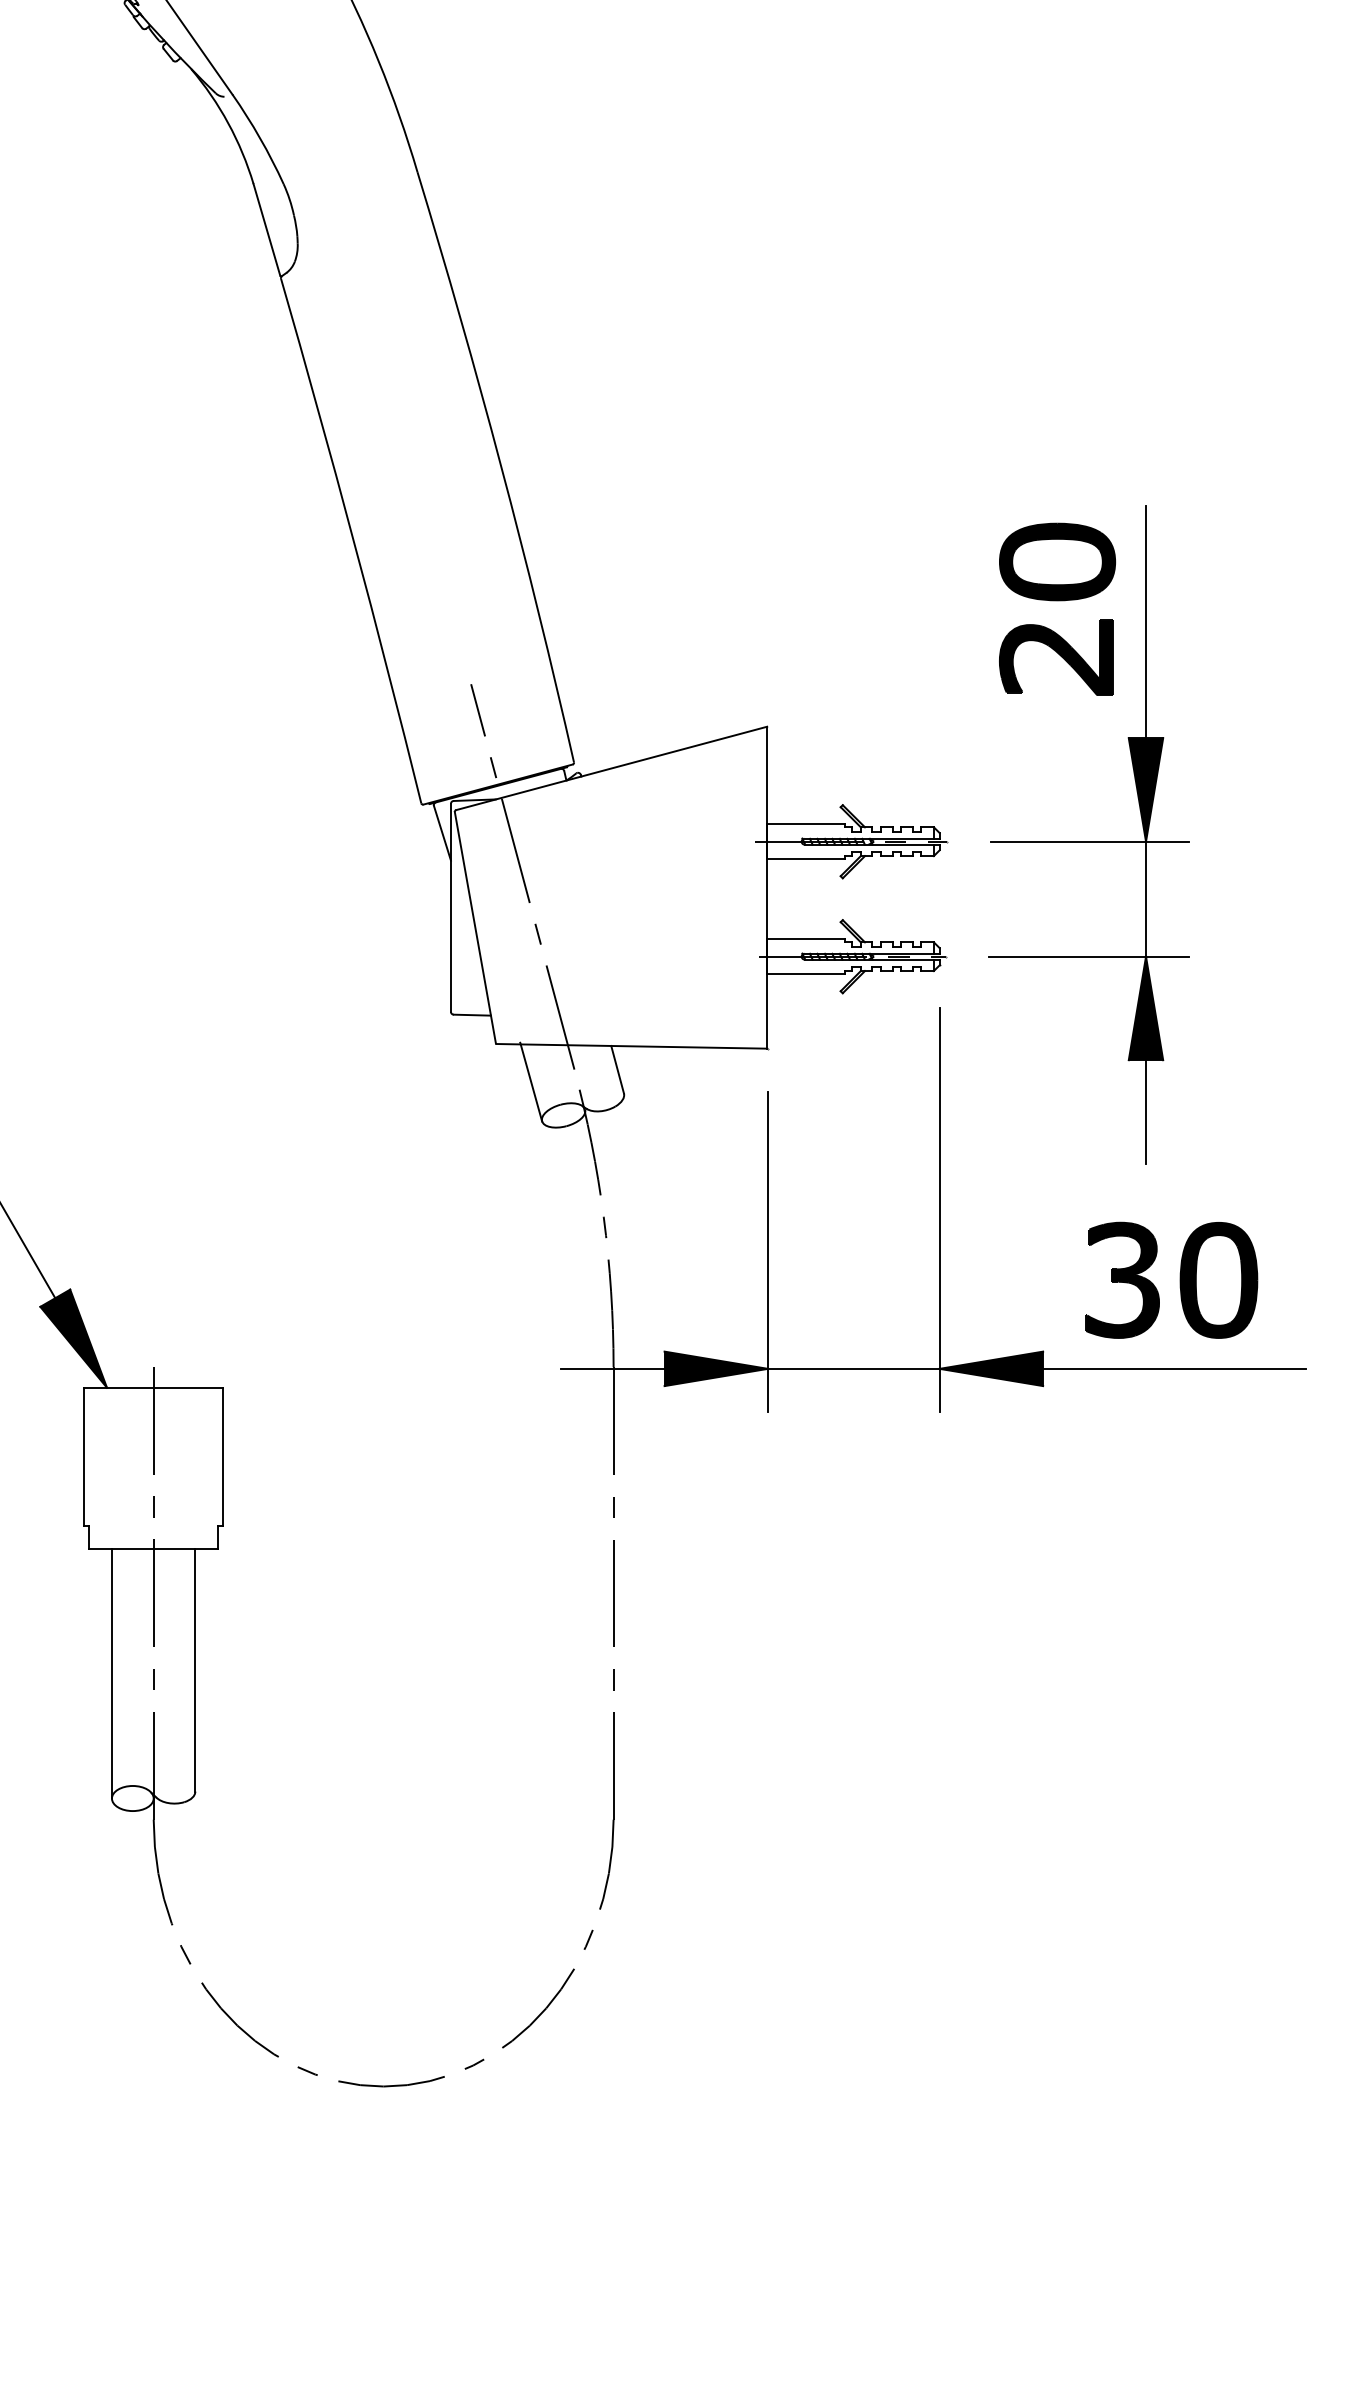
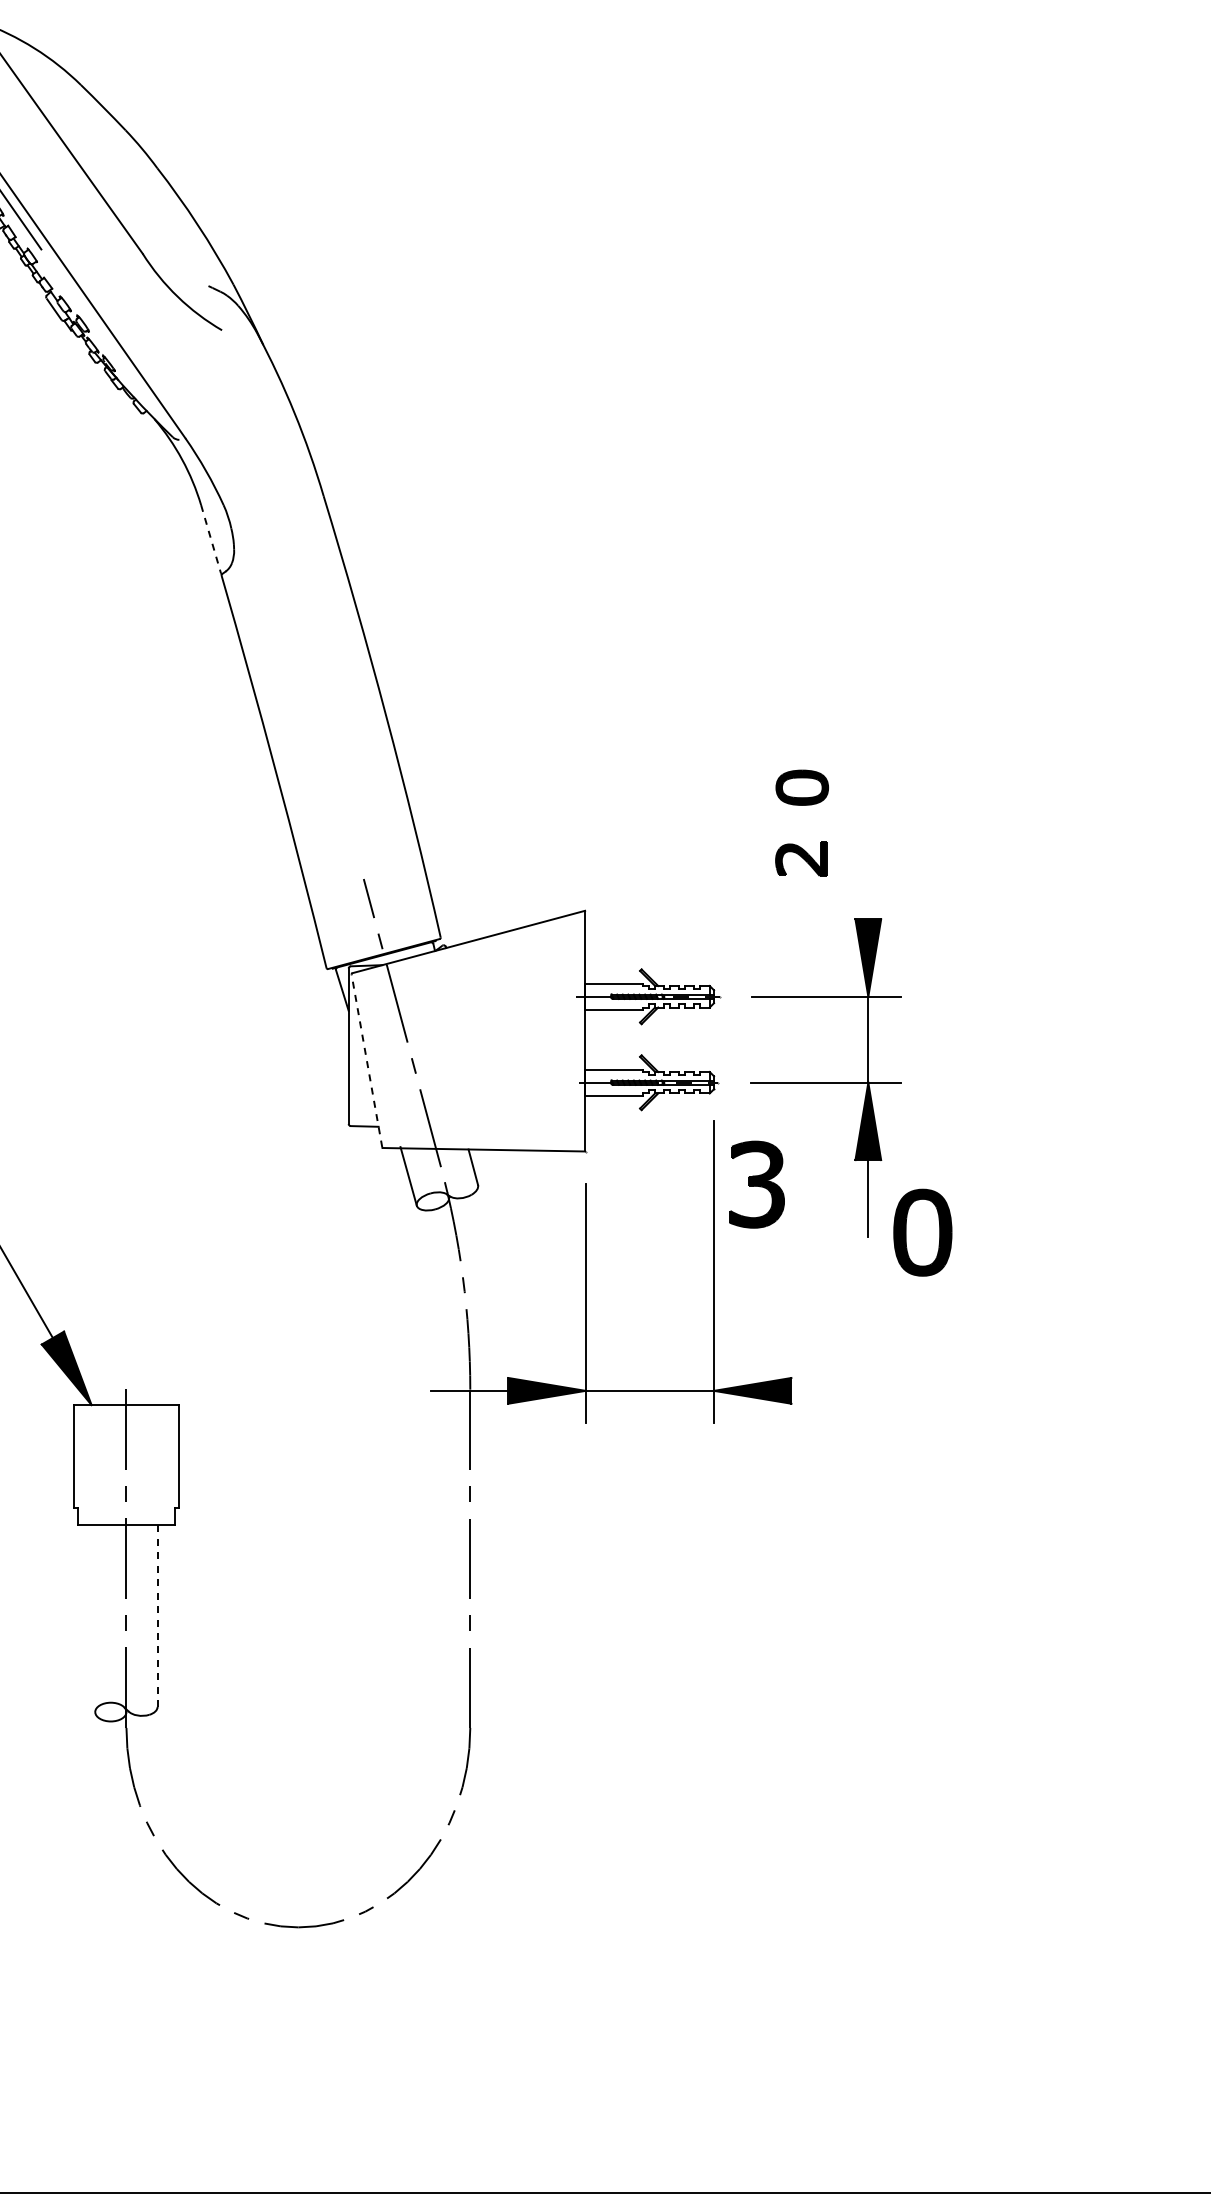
line: (267, 230) -> (211, 539), solid -> dashed
part: (1057, 561) -> (802, 787), size x0.6
line: (1146, 621) -> (868, 832), removed
part: (1056, 656) -> (801, 858), size x0.6
line: (474, 928) -> (366, 1061), solid -> dashed
part: (1122, 1280) -> (756, 1184), moved
part: (1218, 1280) -> (922, 1232), moved
line: (1174, 1368) -> (889, 1390), removed
line: (195, 1670) -> (157, 1616), solid -> dashed
line: (112, 1673) -> (95, 1618), removed

